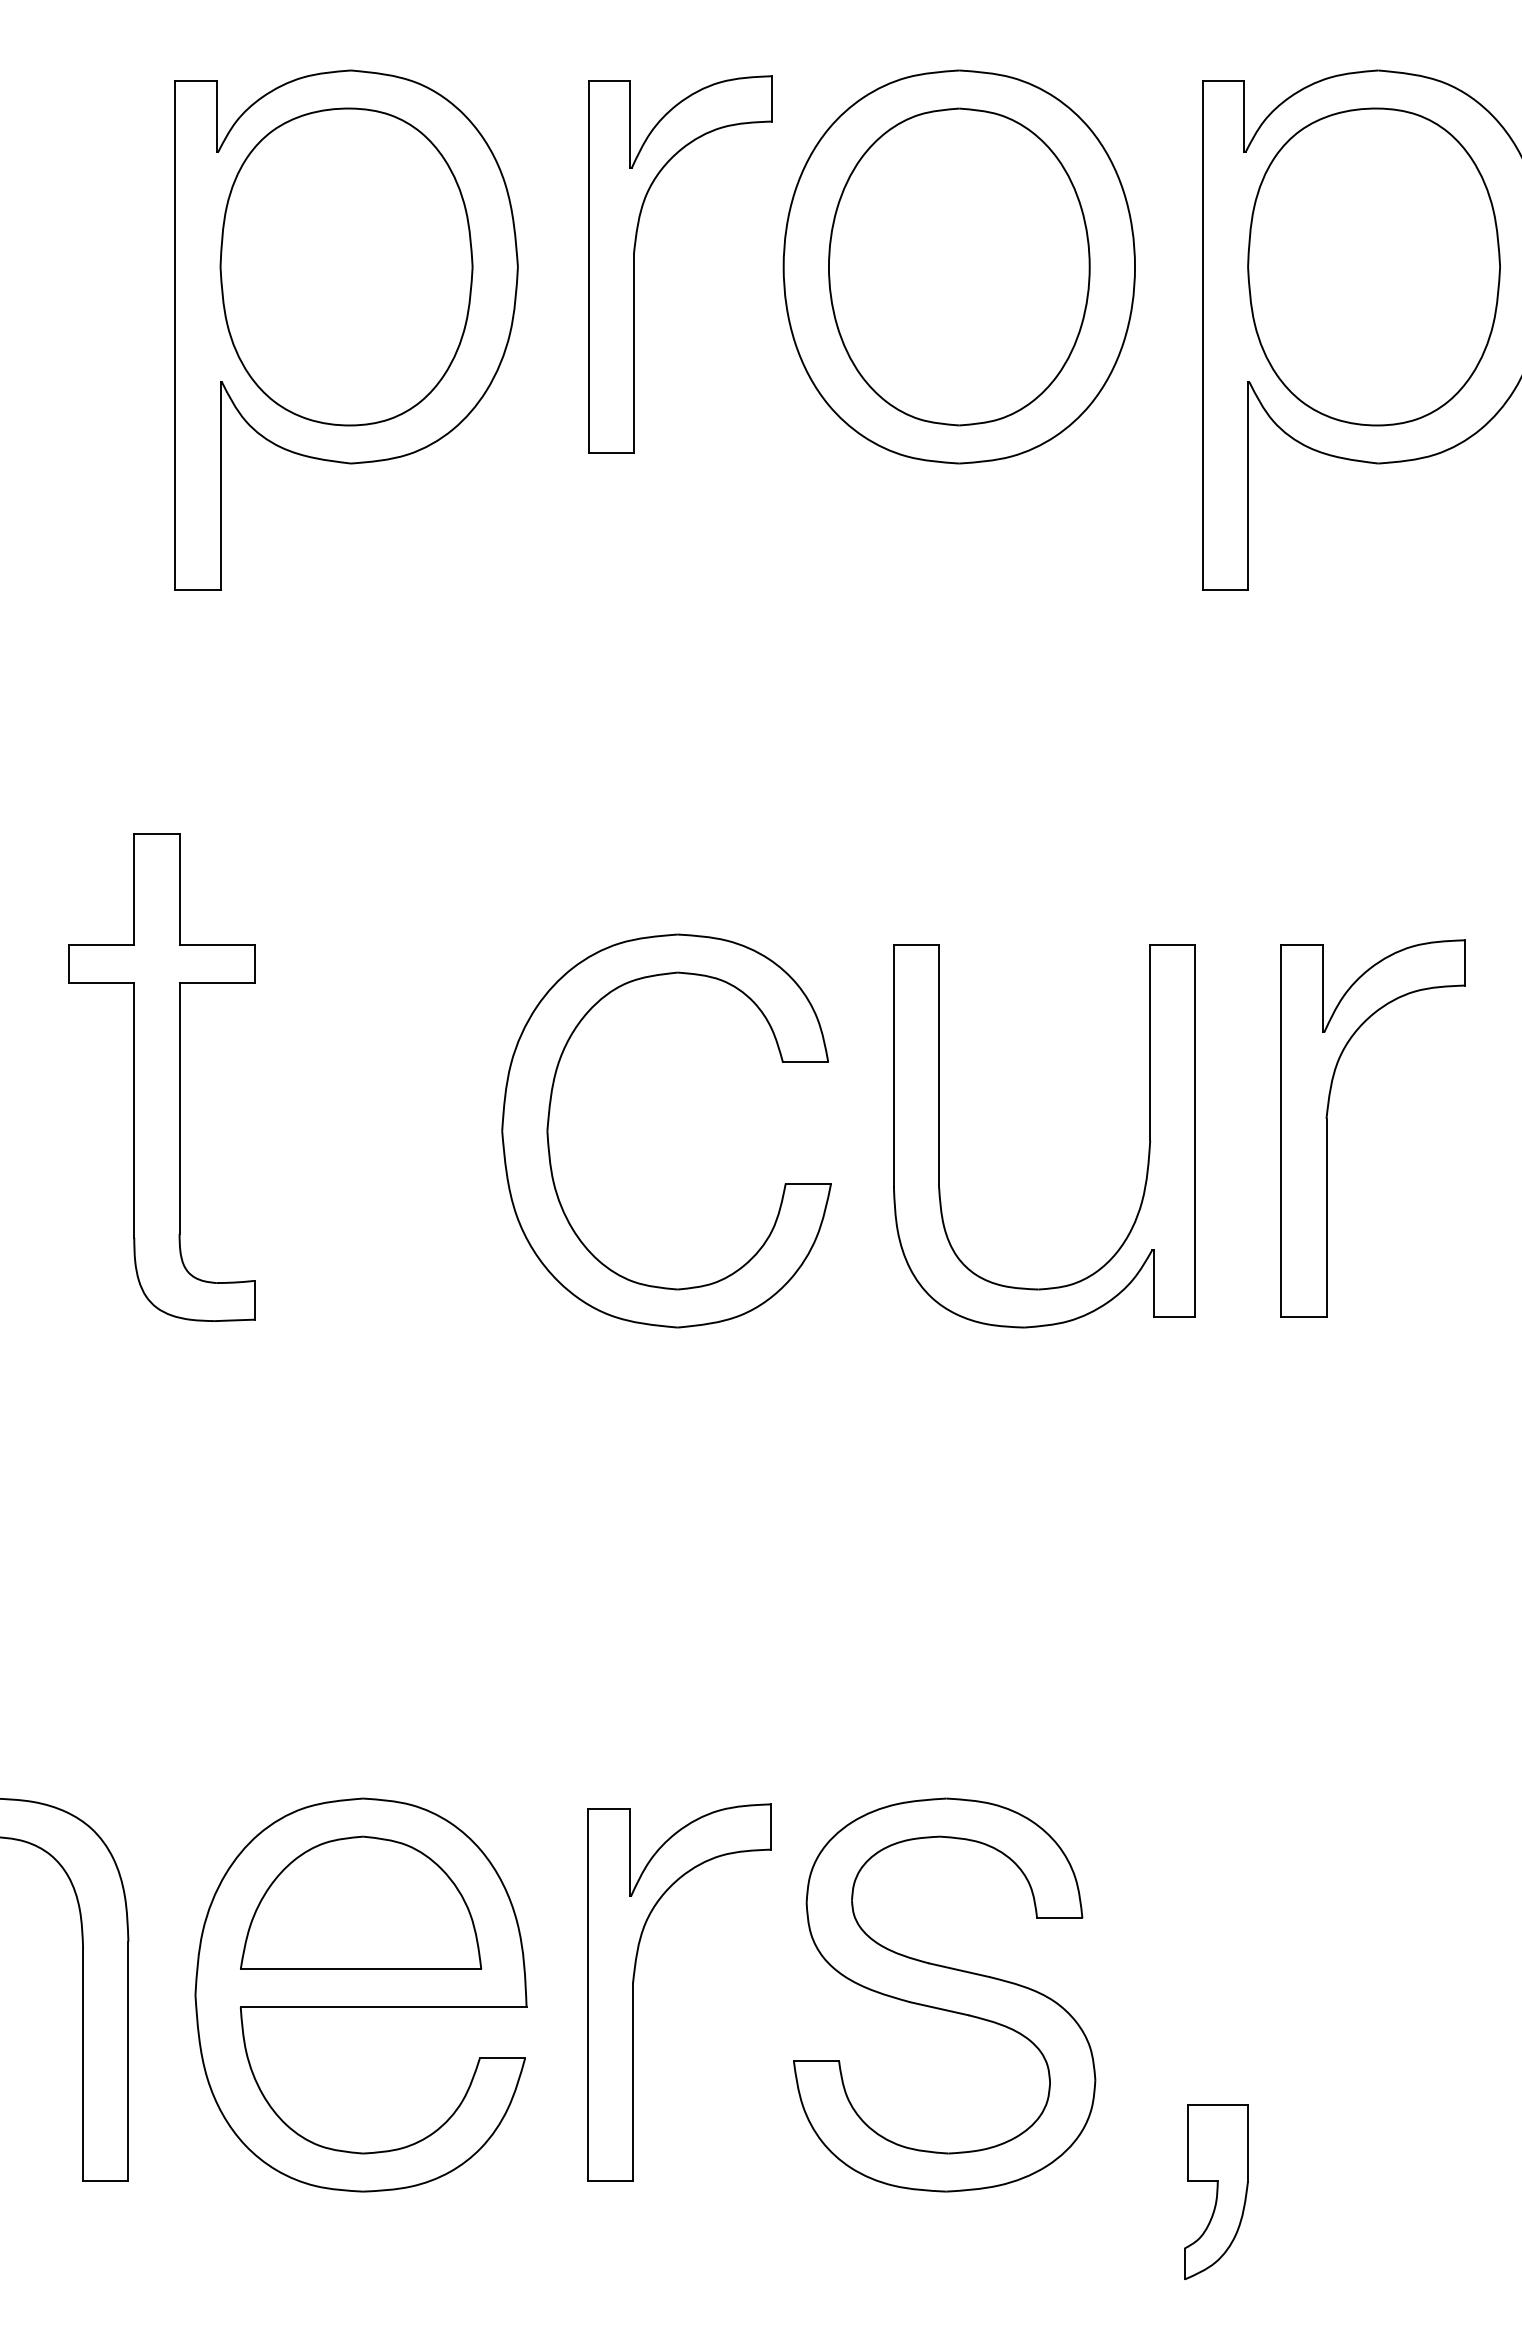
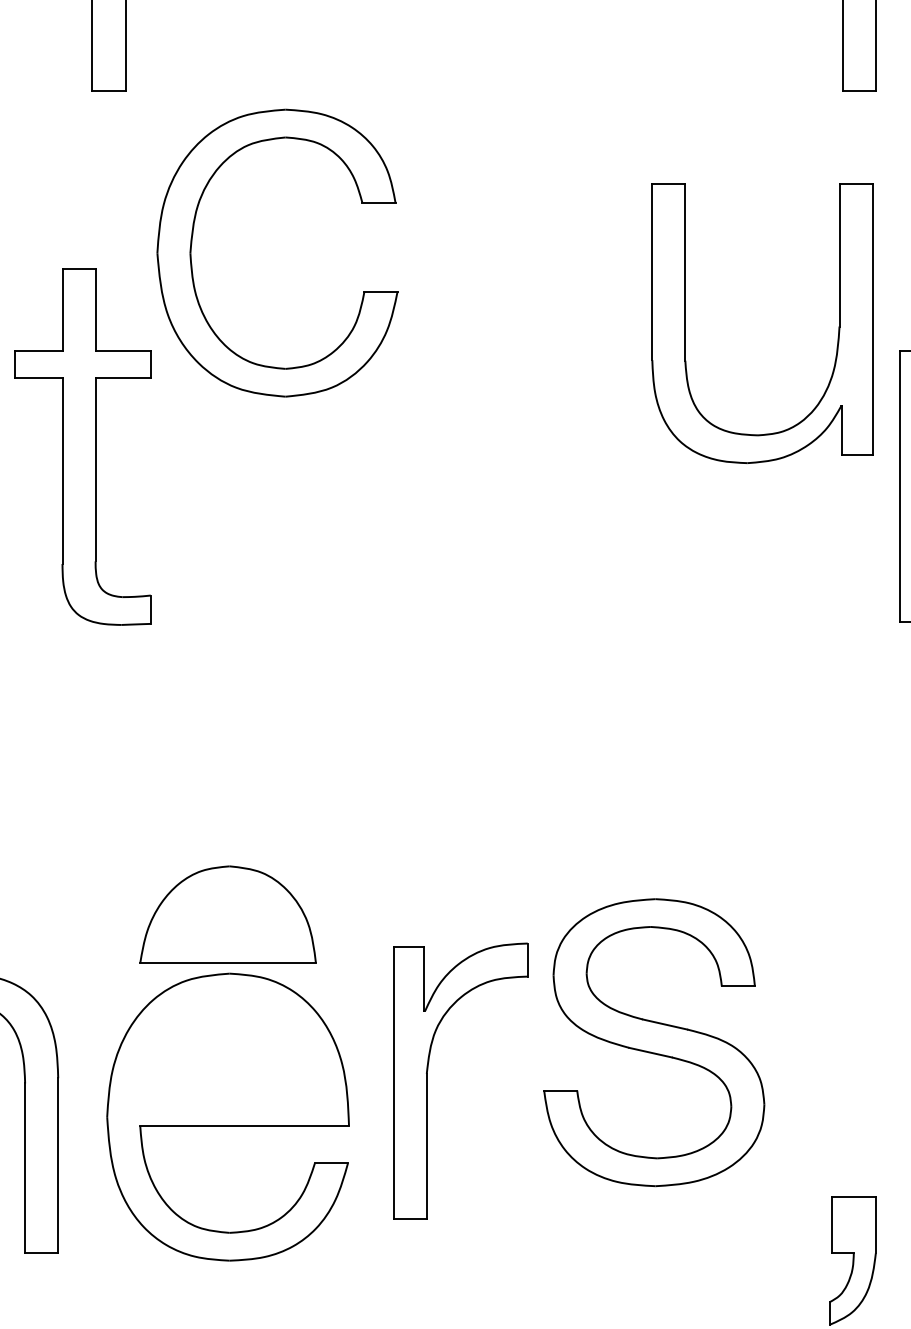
part: (549, 1121) -> (191, 246), moved
part: (1148, 1147) -> (838, 331), moved
part: (361, 1902) -> (228, 914), moved
part: (633, 1992) -> (427, 1080), moved
part: (944, 1994) -> (654, 1042), moved

